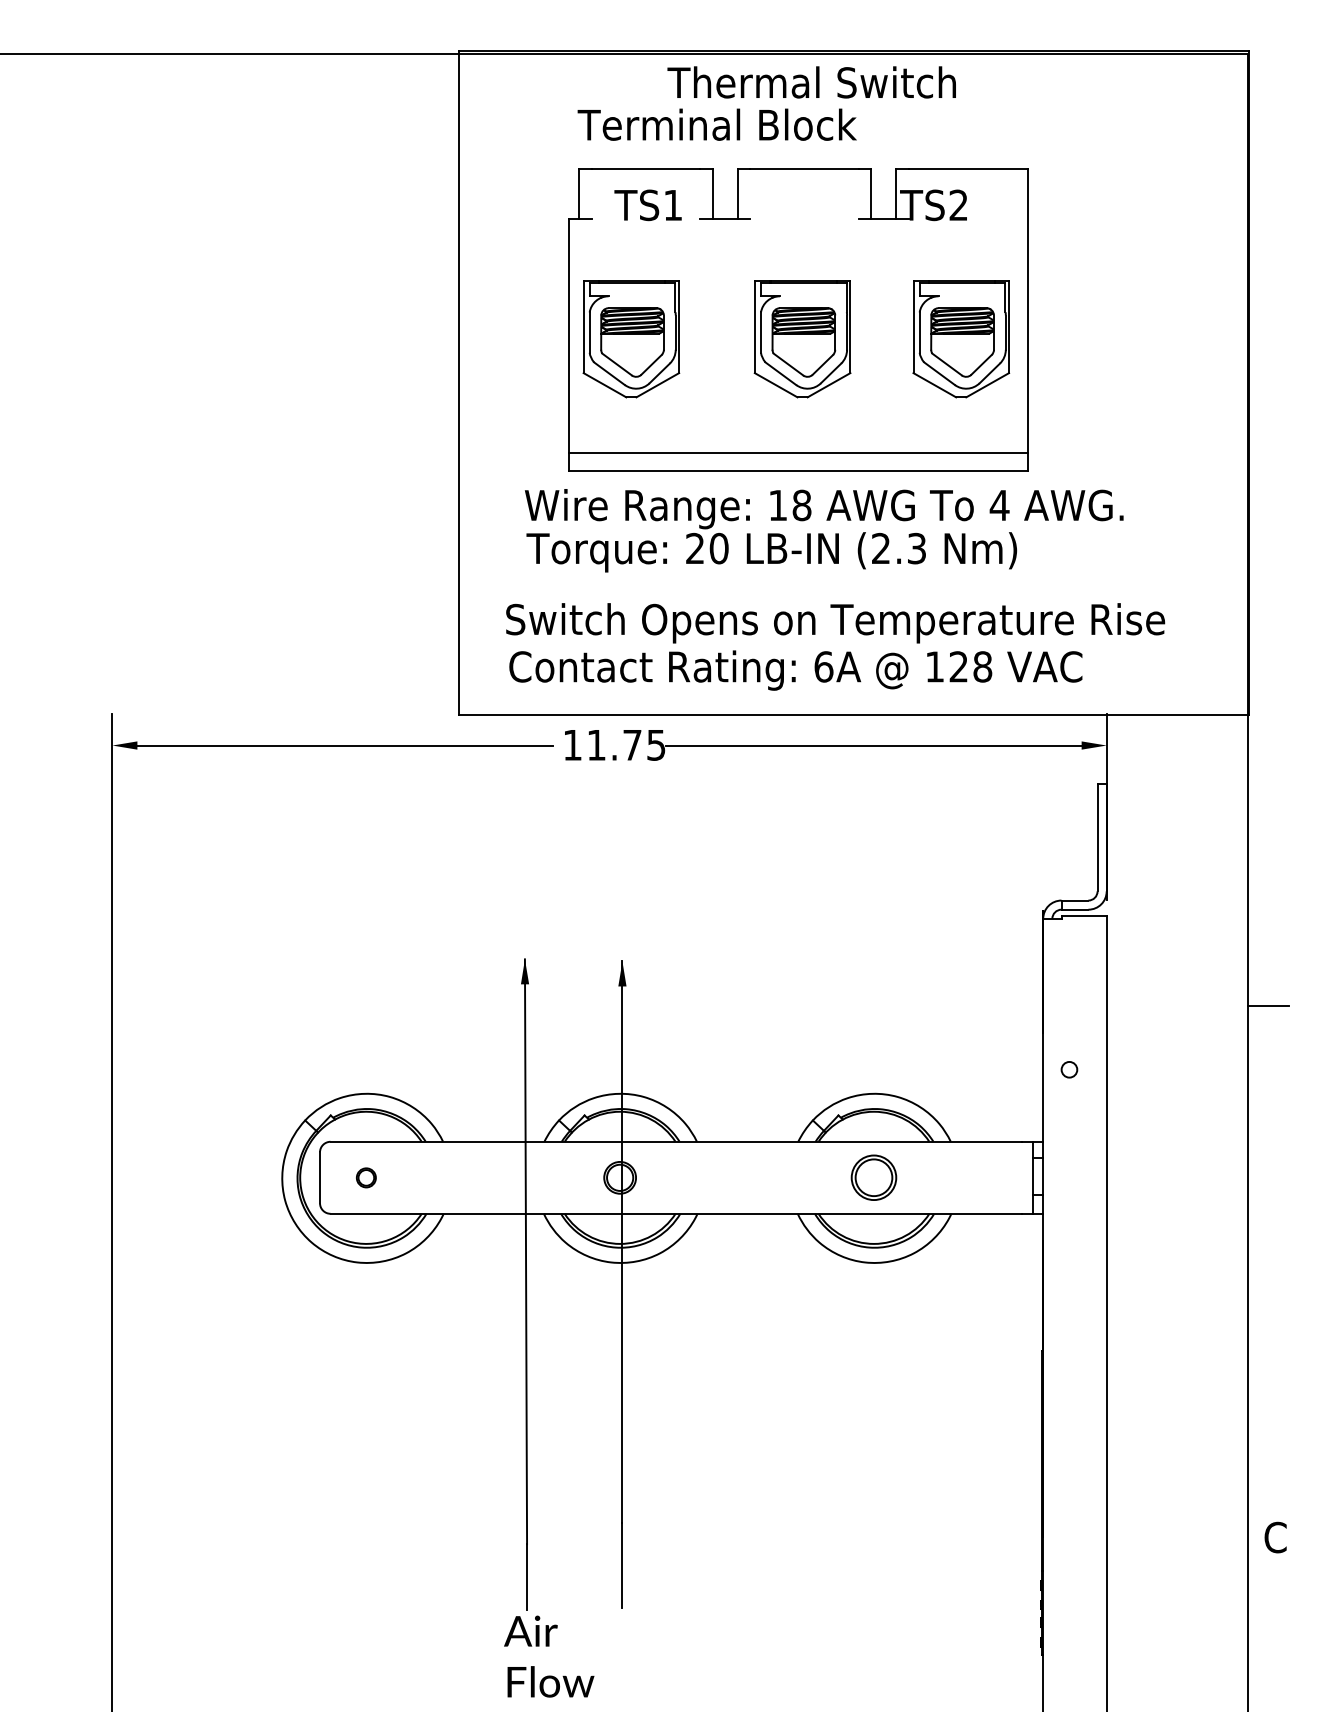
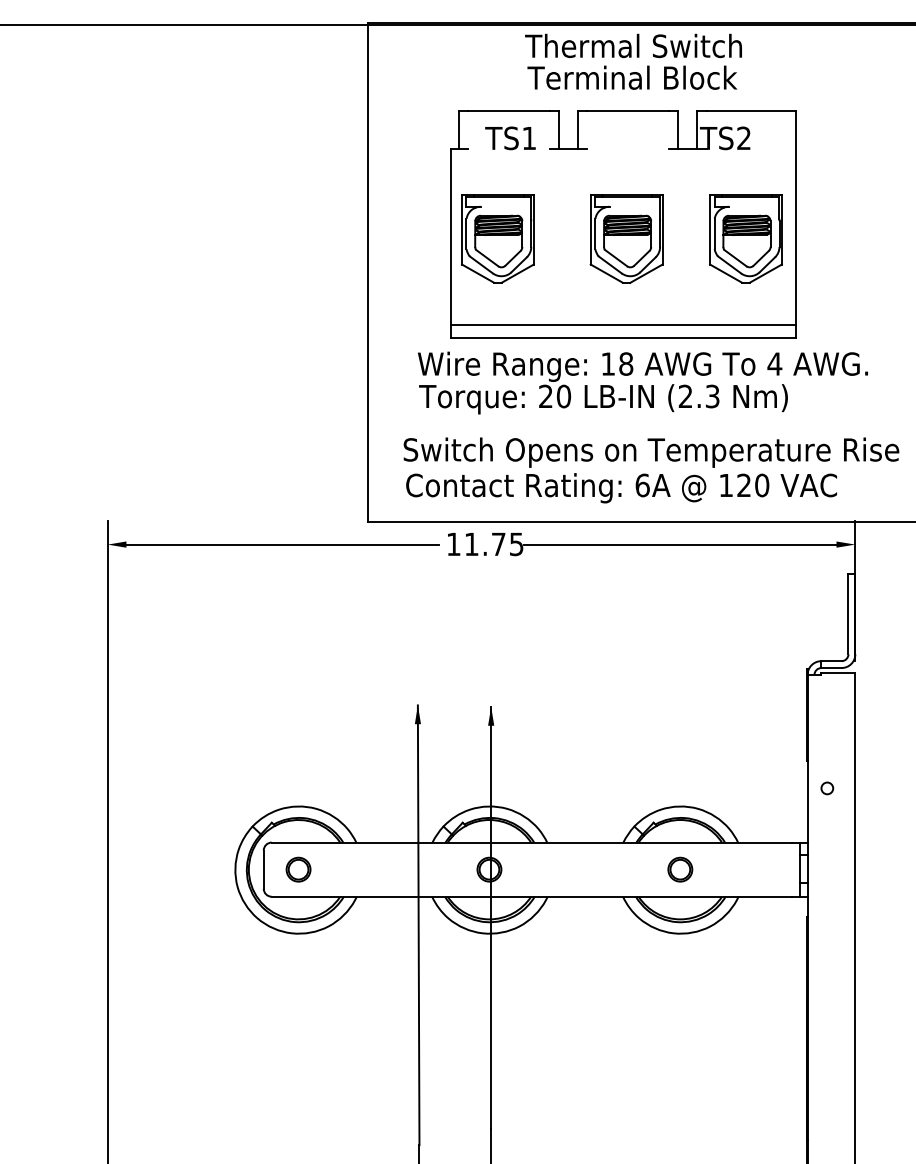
text: (716, 124) -> (631, 77), moved
text: (982, 667) -> (761, 485), 128 -> 120
part: (366, 1177) -> (298, 869), size x1.67
part: (873, 1177) -> (679, 869), size x0.71

